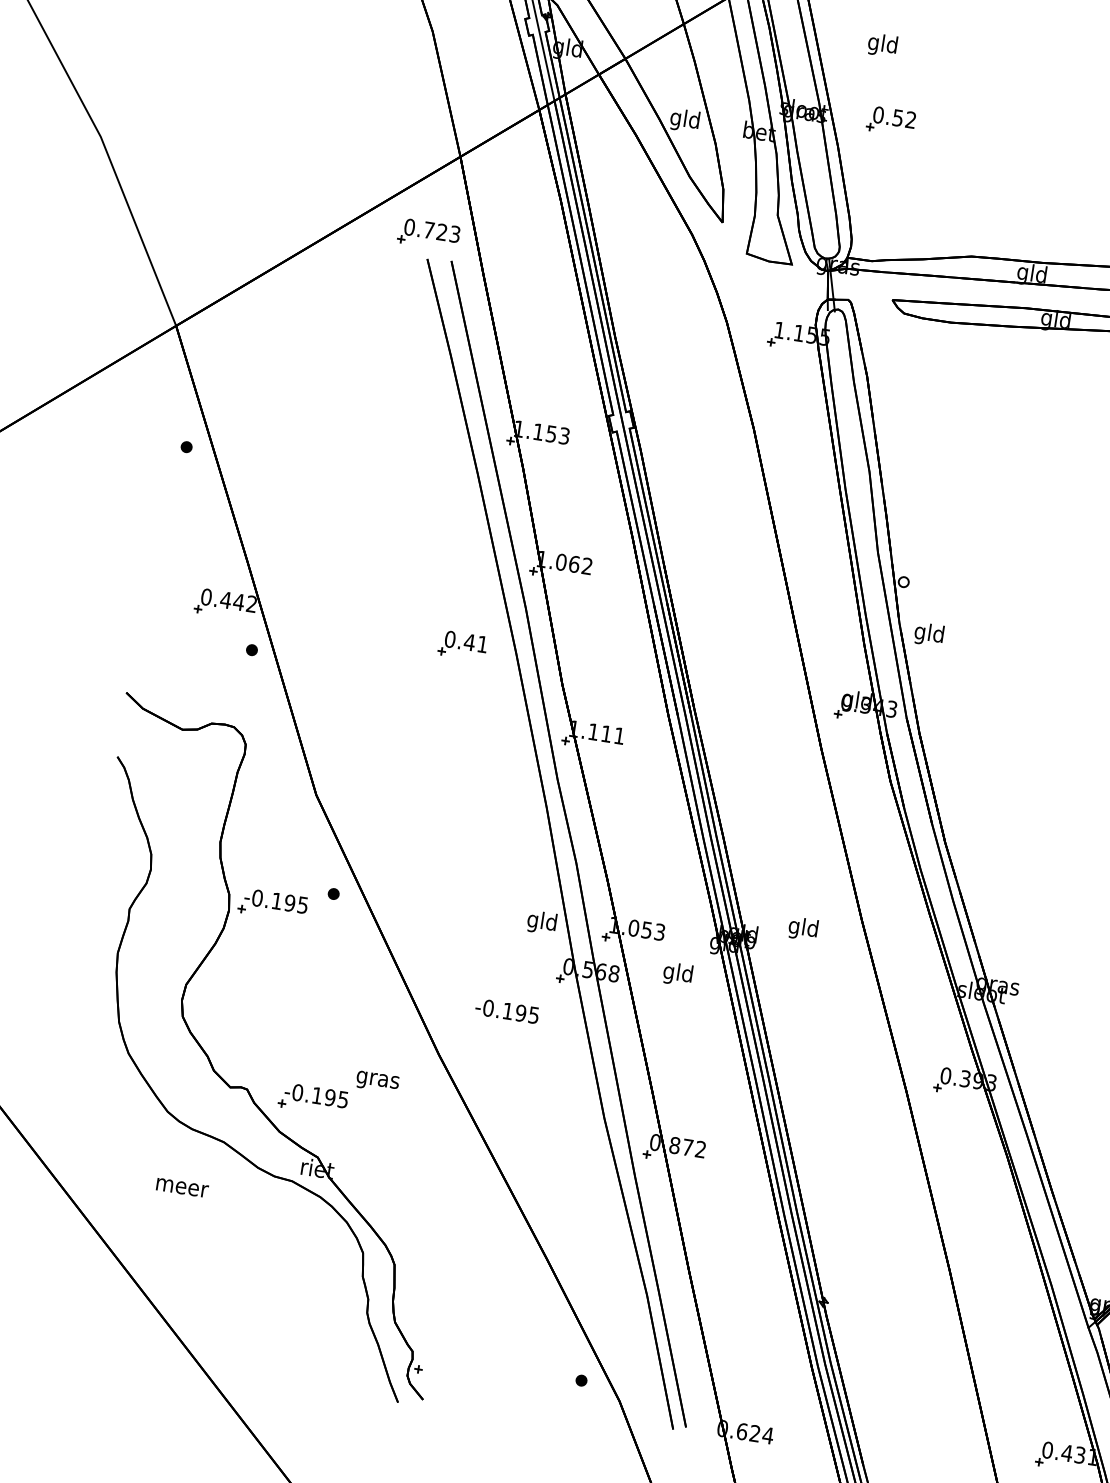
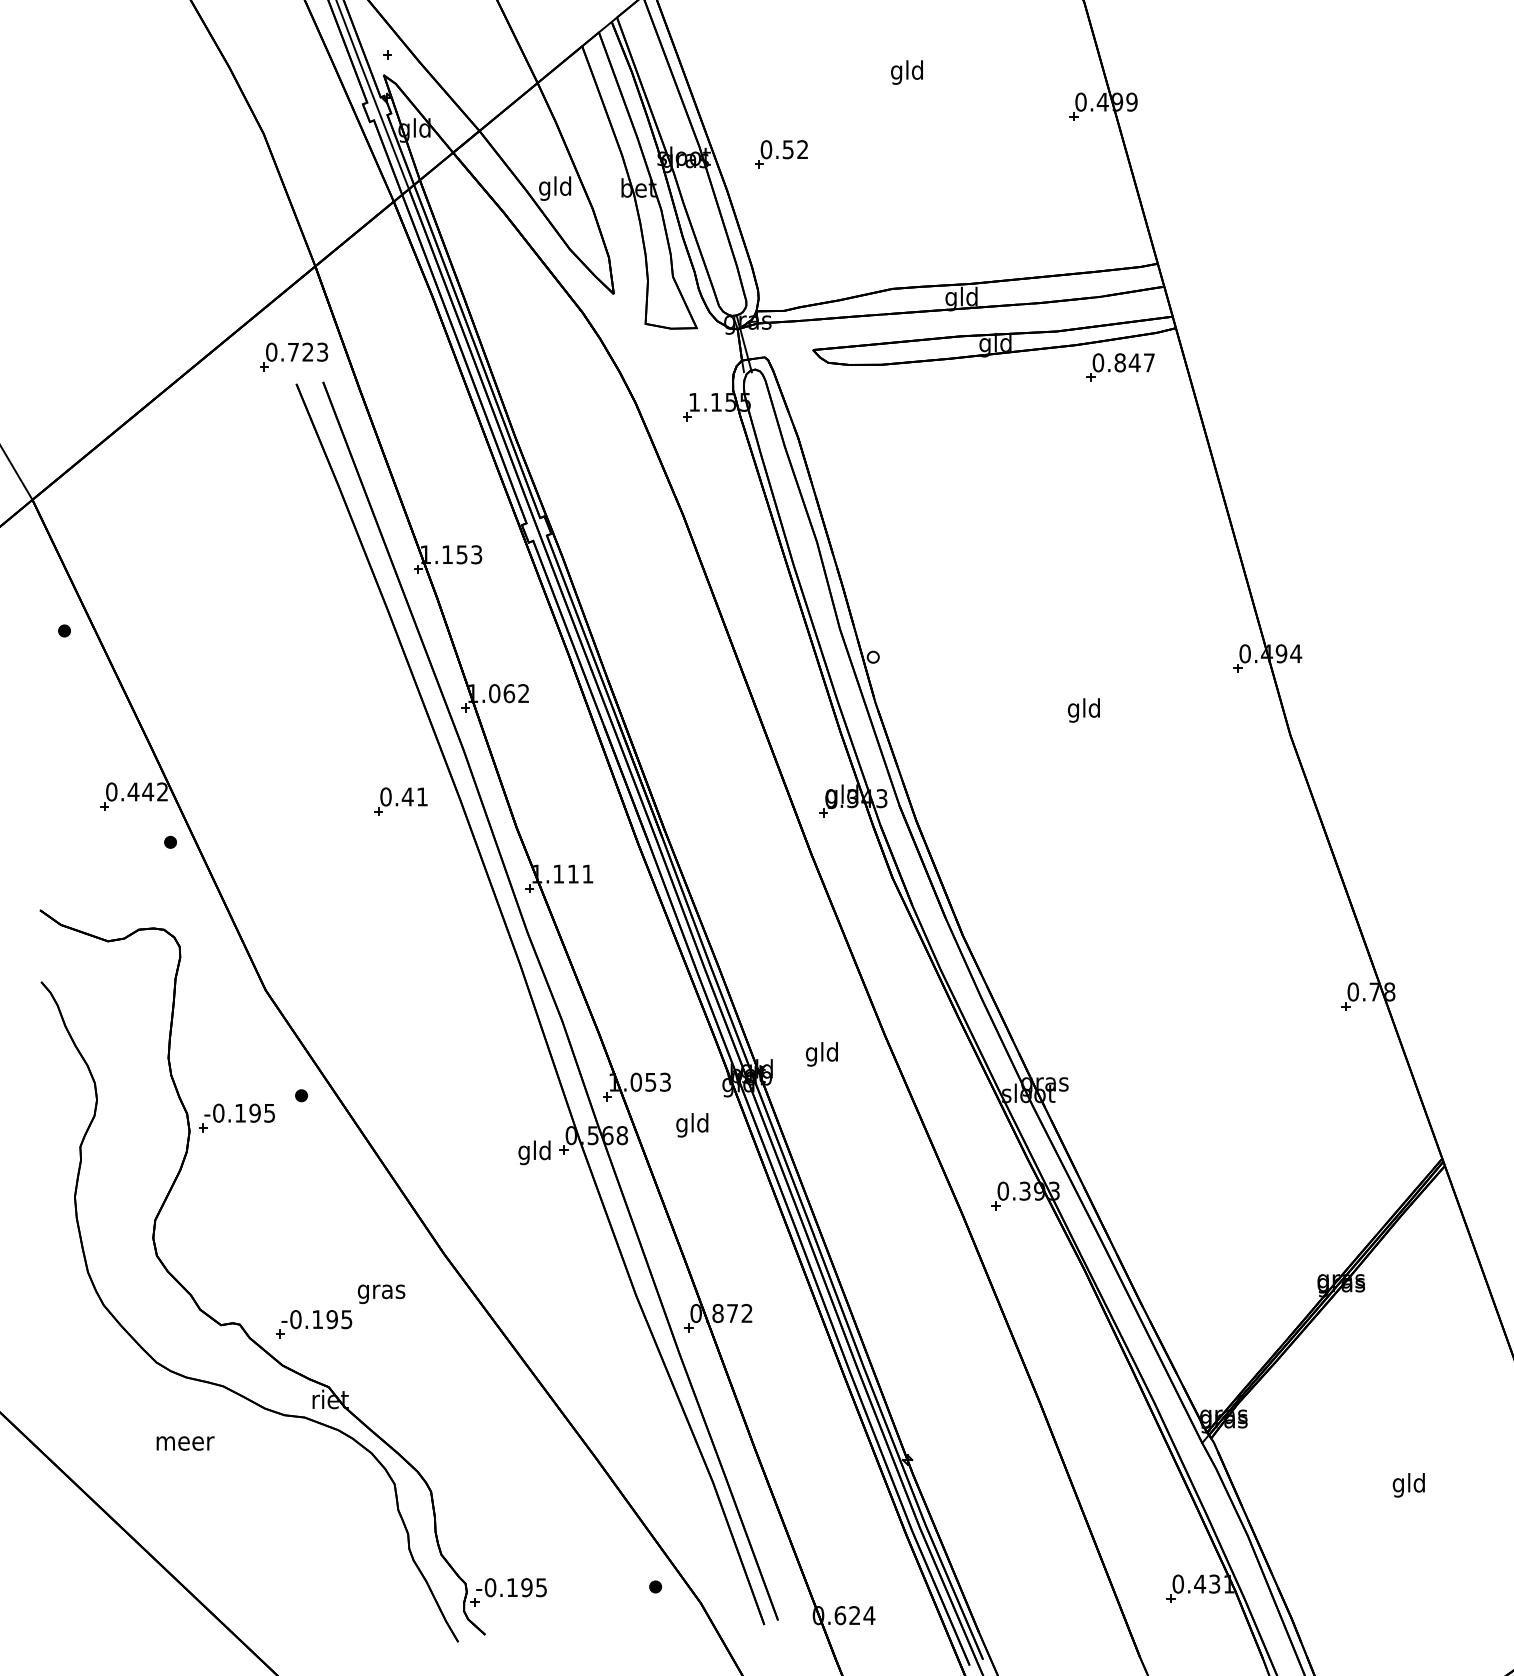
text: (882, 45) -> (906, 72), moved
text: (928, 634) -> (1083, 710), moved
text: (541, 922) -> (534, 1152), moved
text: (507, 1011) -> (511, 1587), moved

